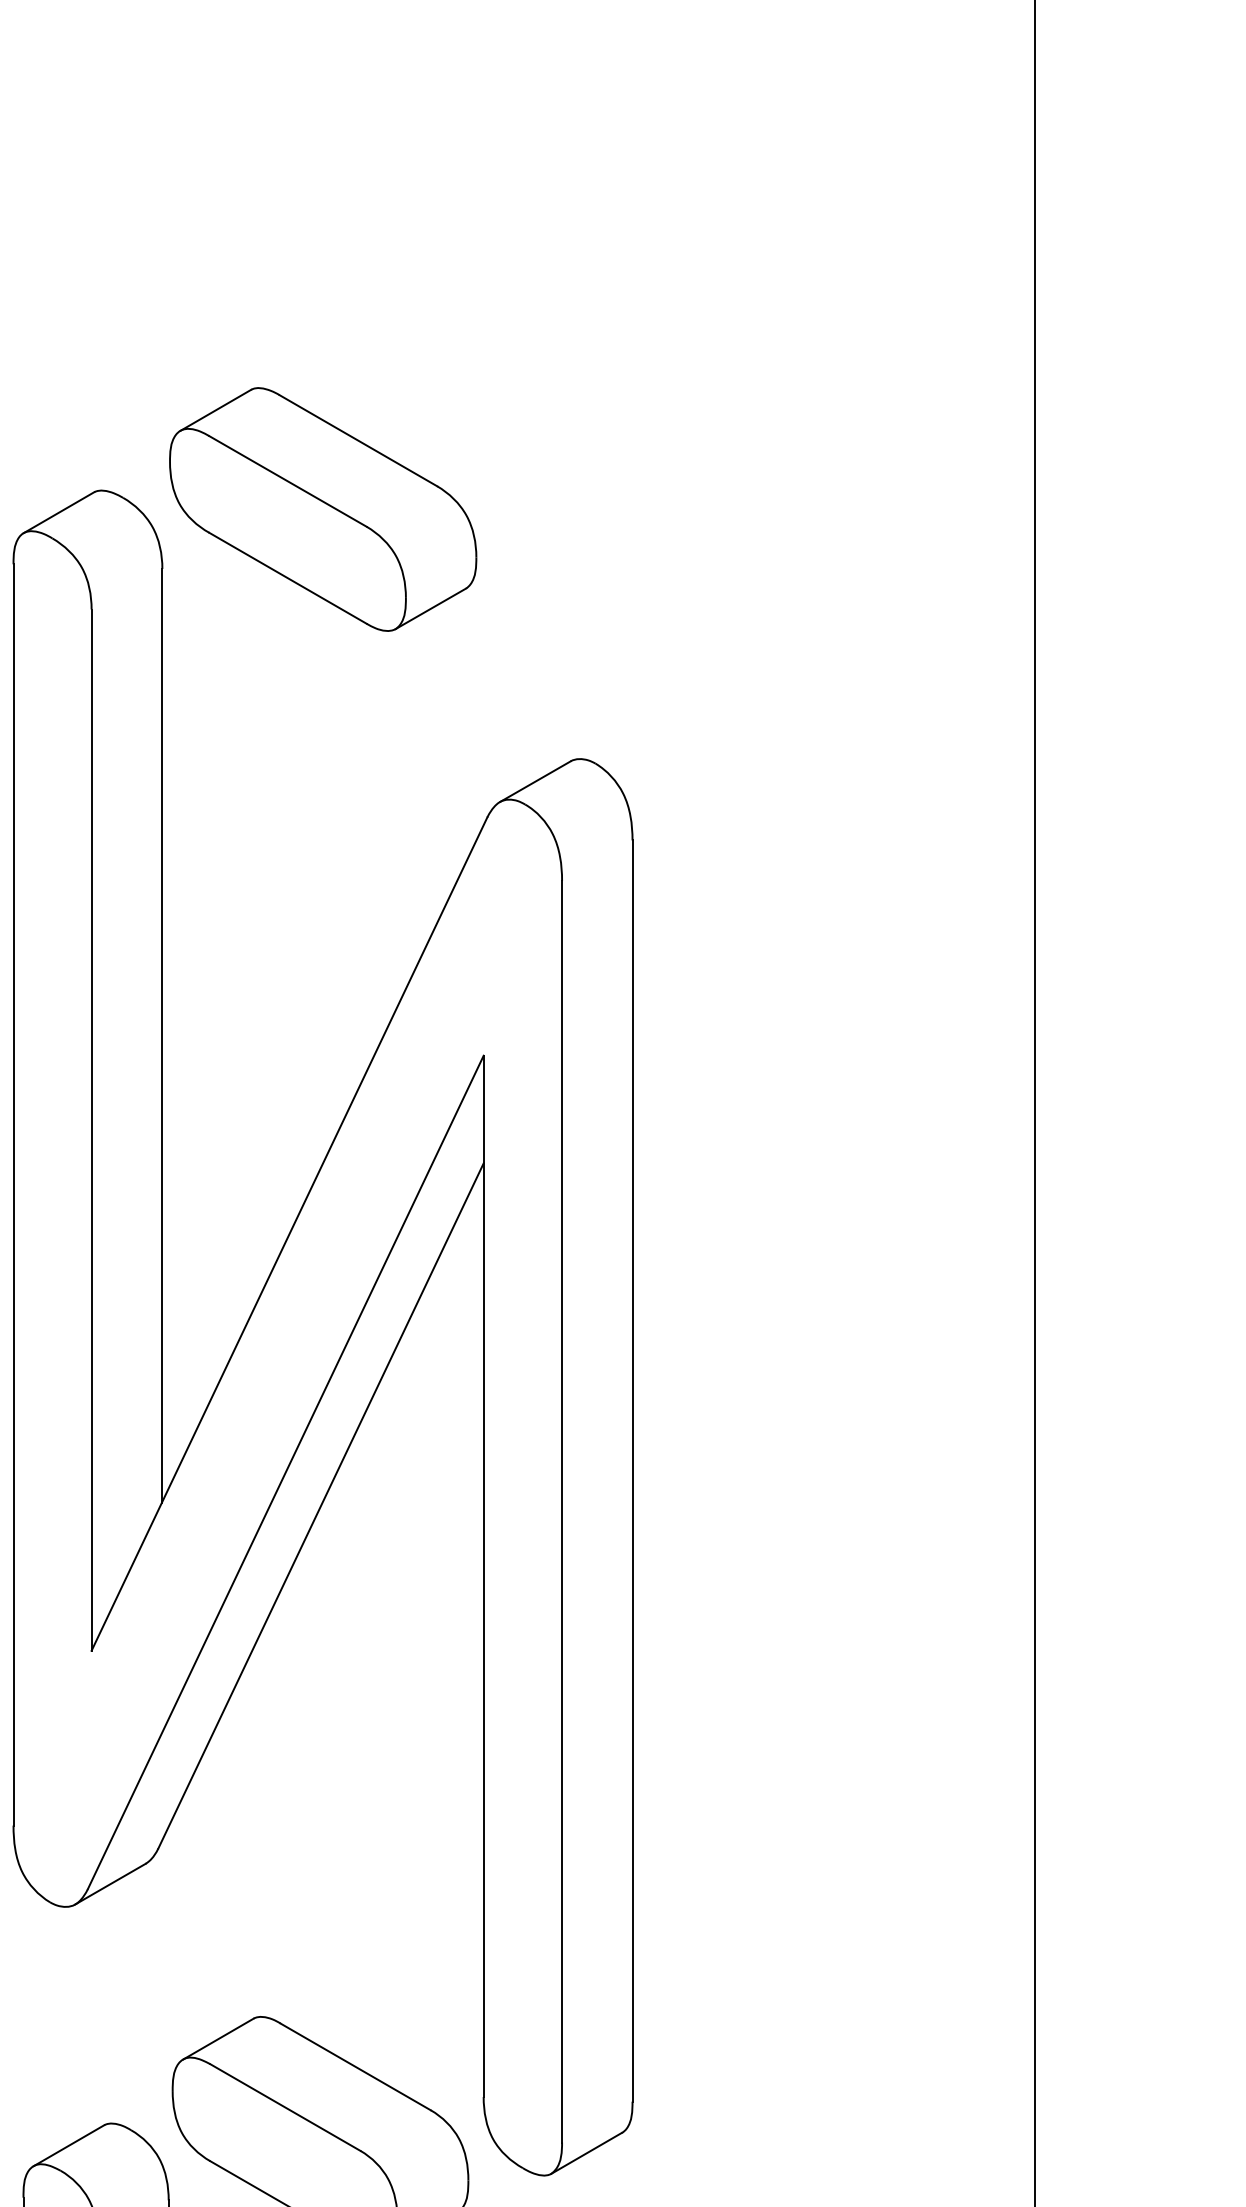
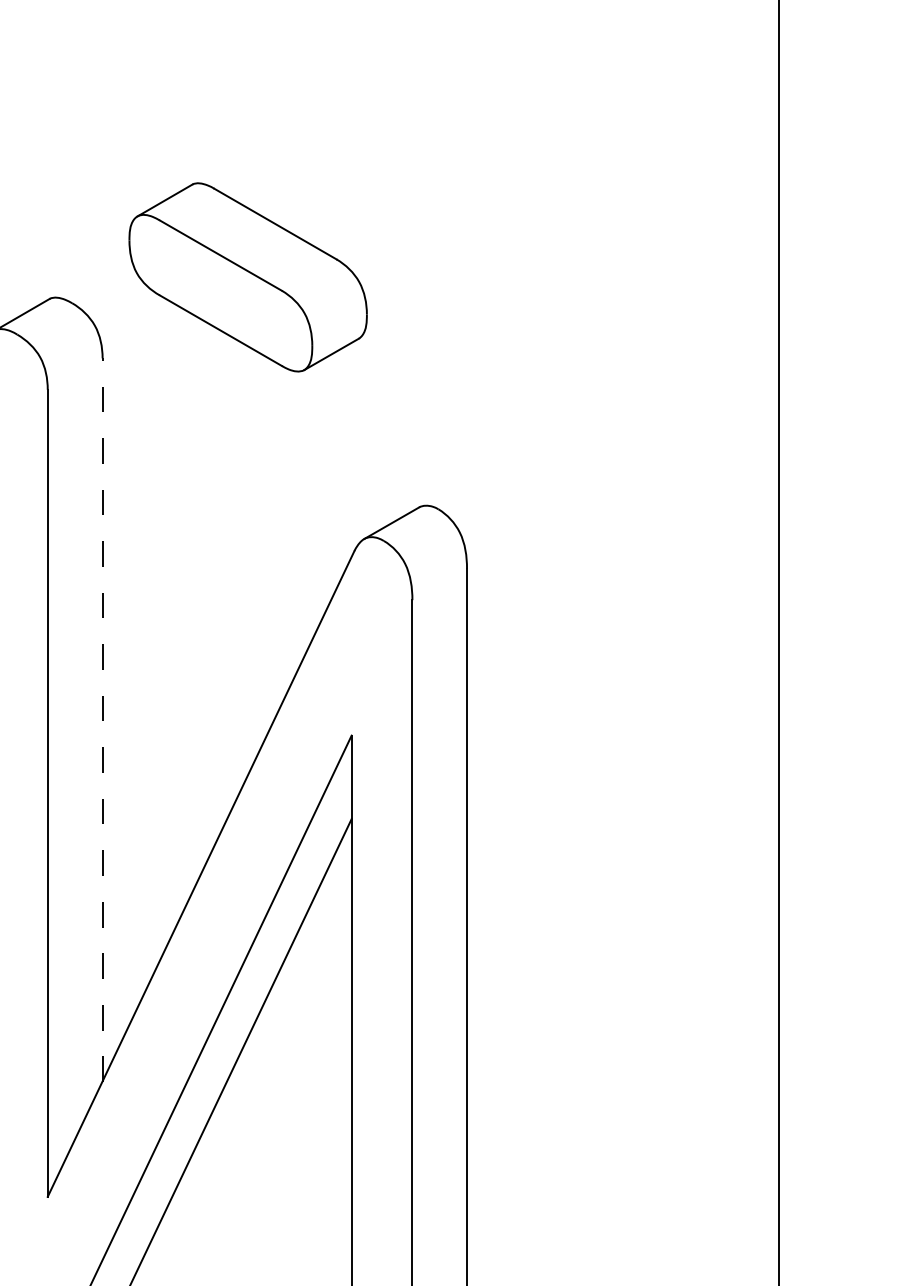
part: (323, 509) -> (248, 277), moved
line: (162, 1035) -> (102, 719), solid -> dashed

